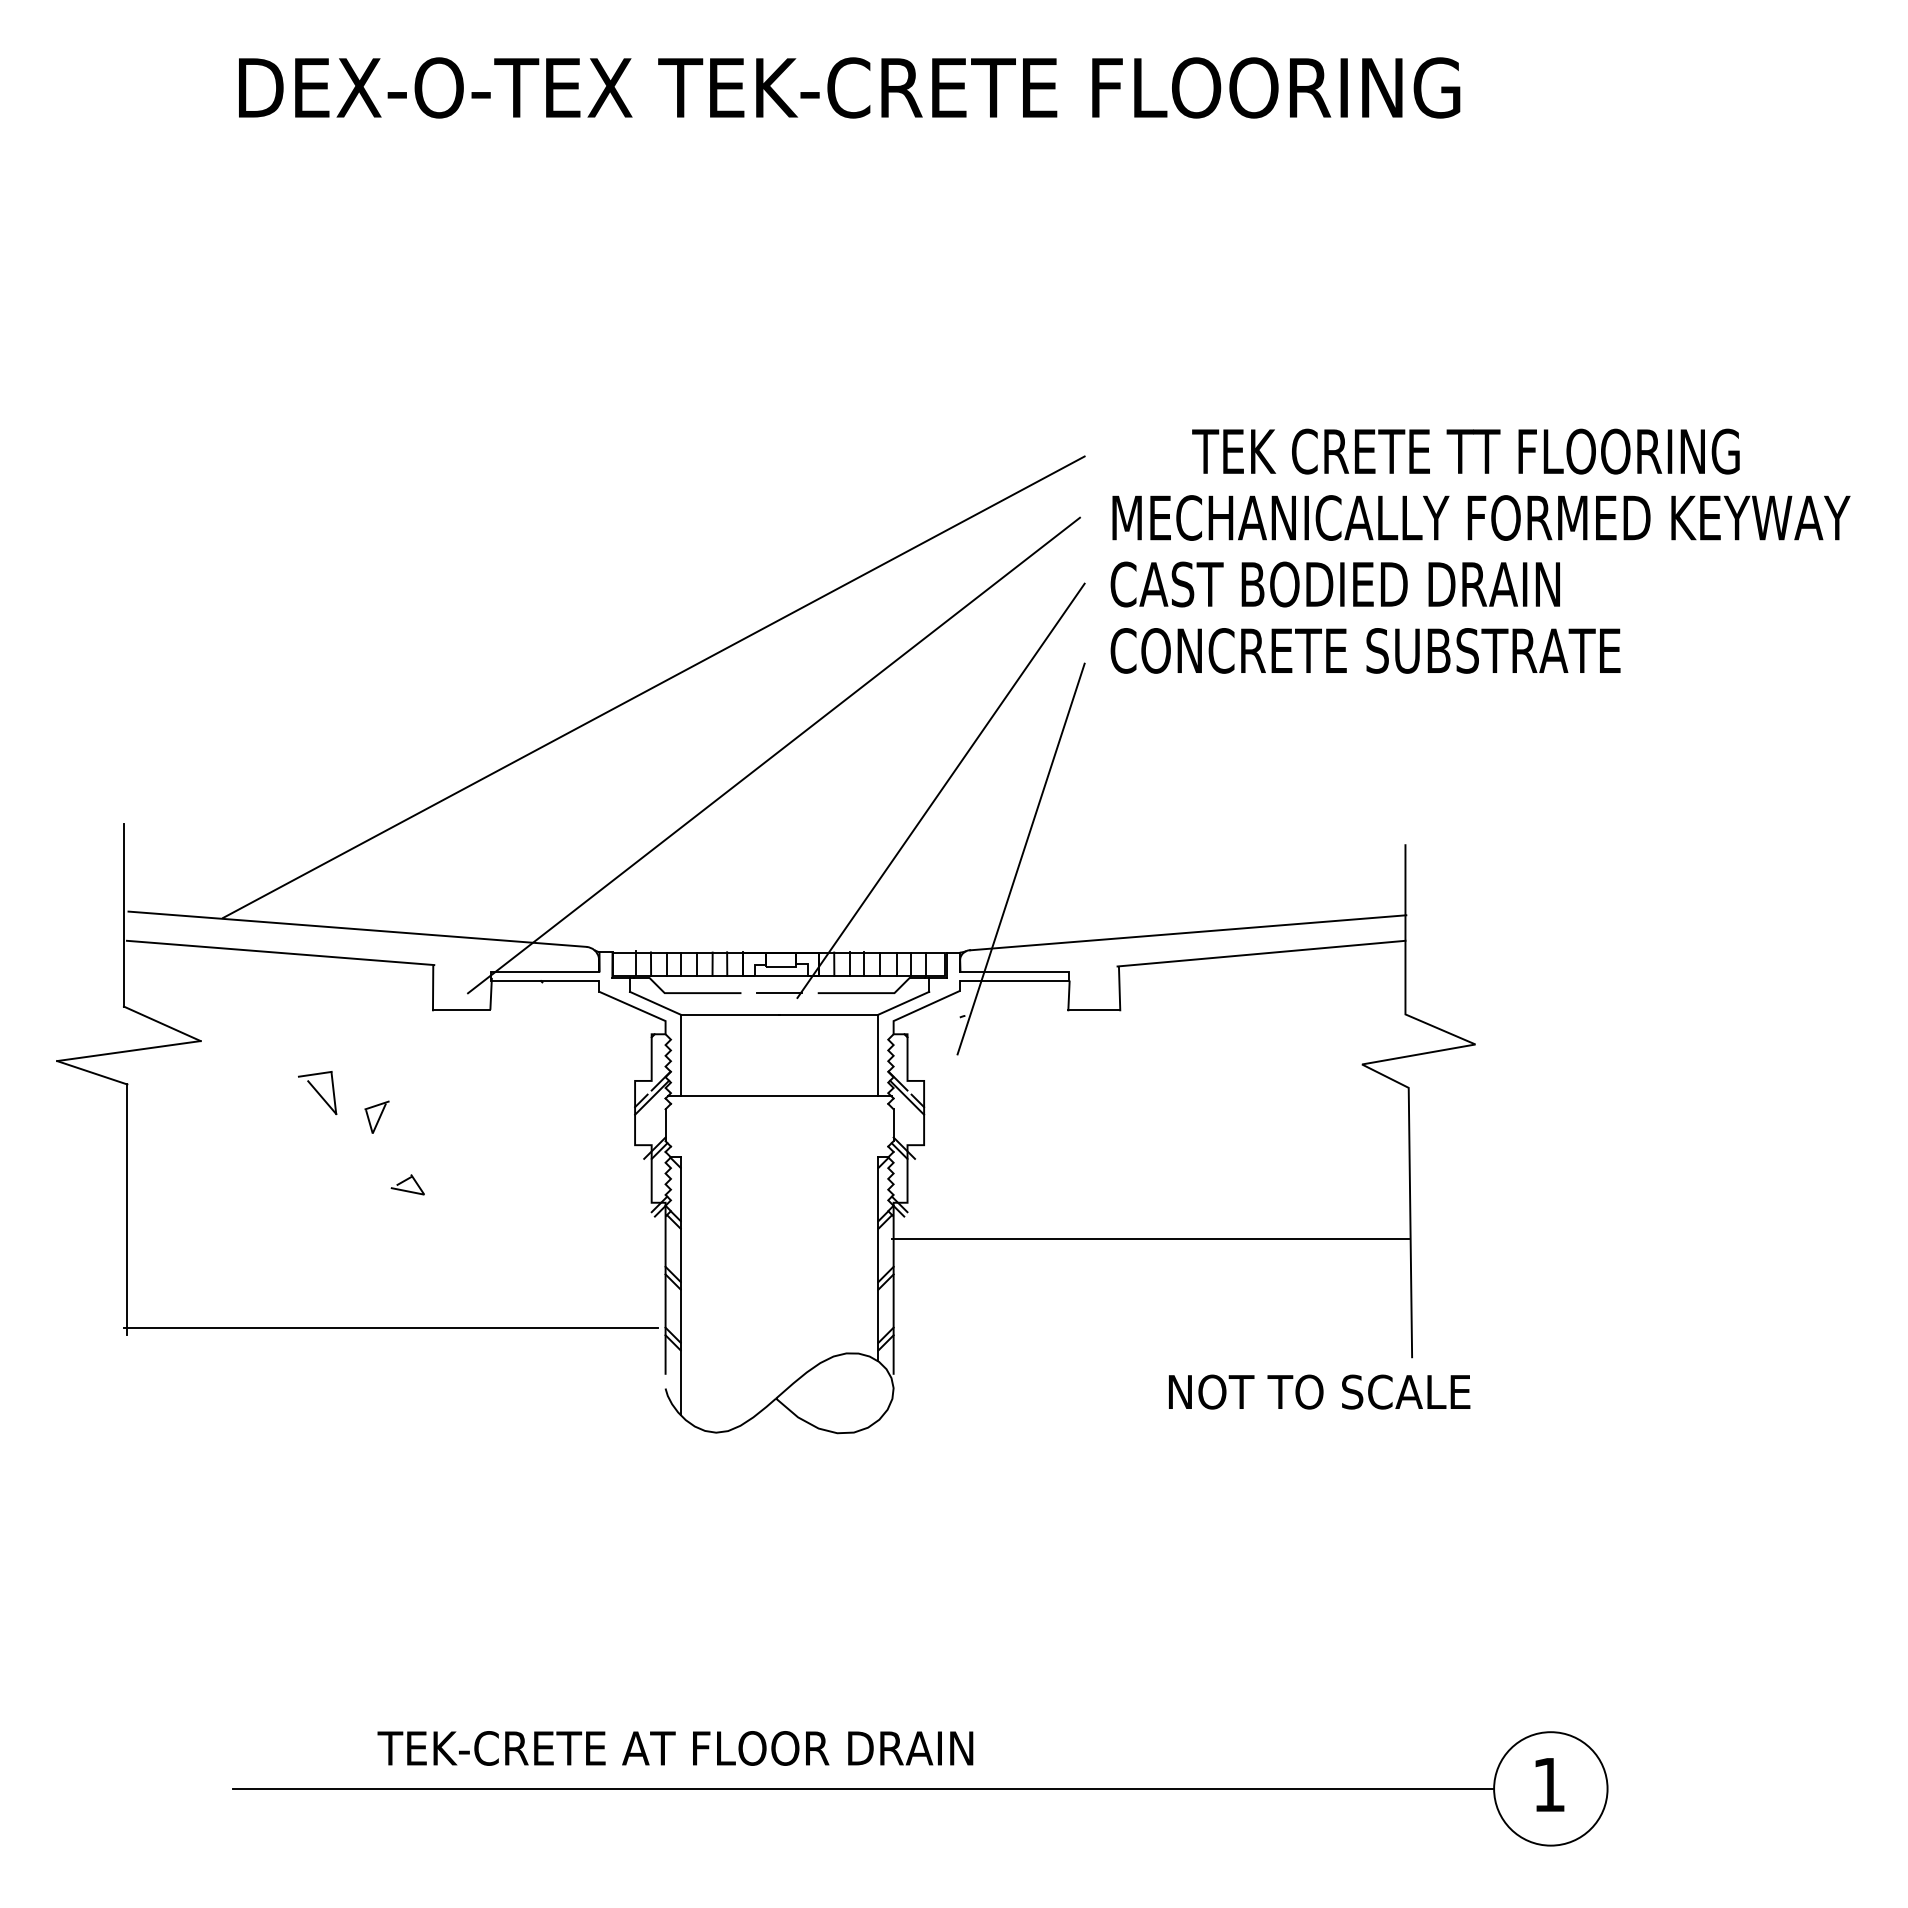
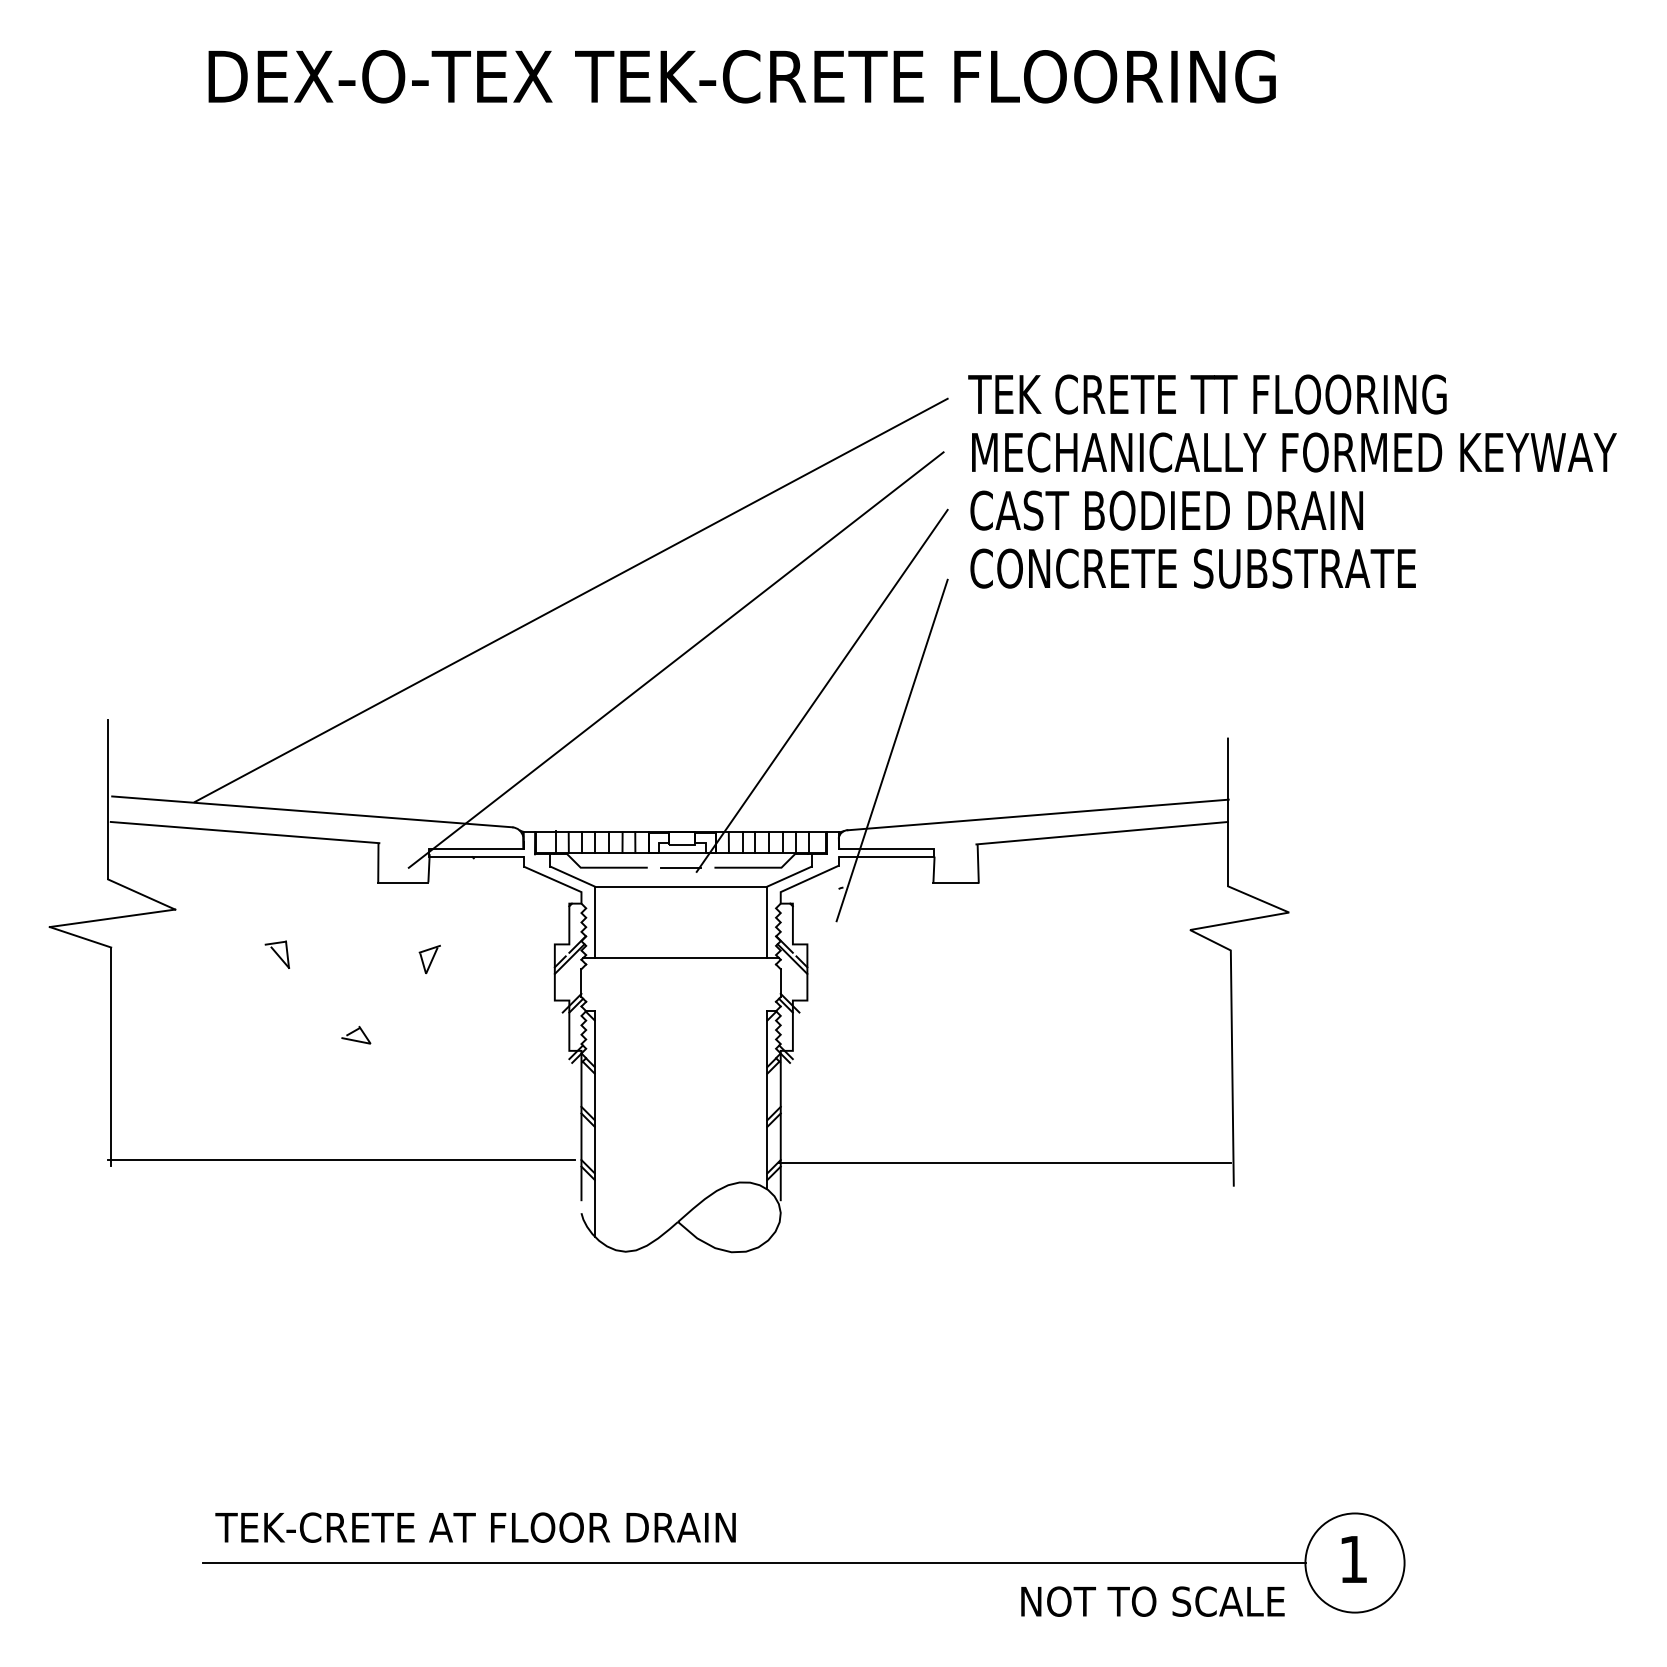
text: (1465, 451) -> (1207, 394), moved
part: (317, 1092) -> (277, 954), size x0.71
part: (376, 1116) -> (429, 958), moved
line: (1149, 1239) -> (1004, 1163), moved
text: (1319, 1391) -> (1152, 1601), moved
text: (675, 1748) -> (475, 1527), moved

